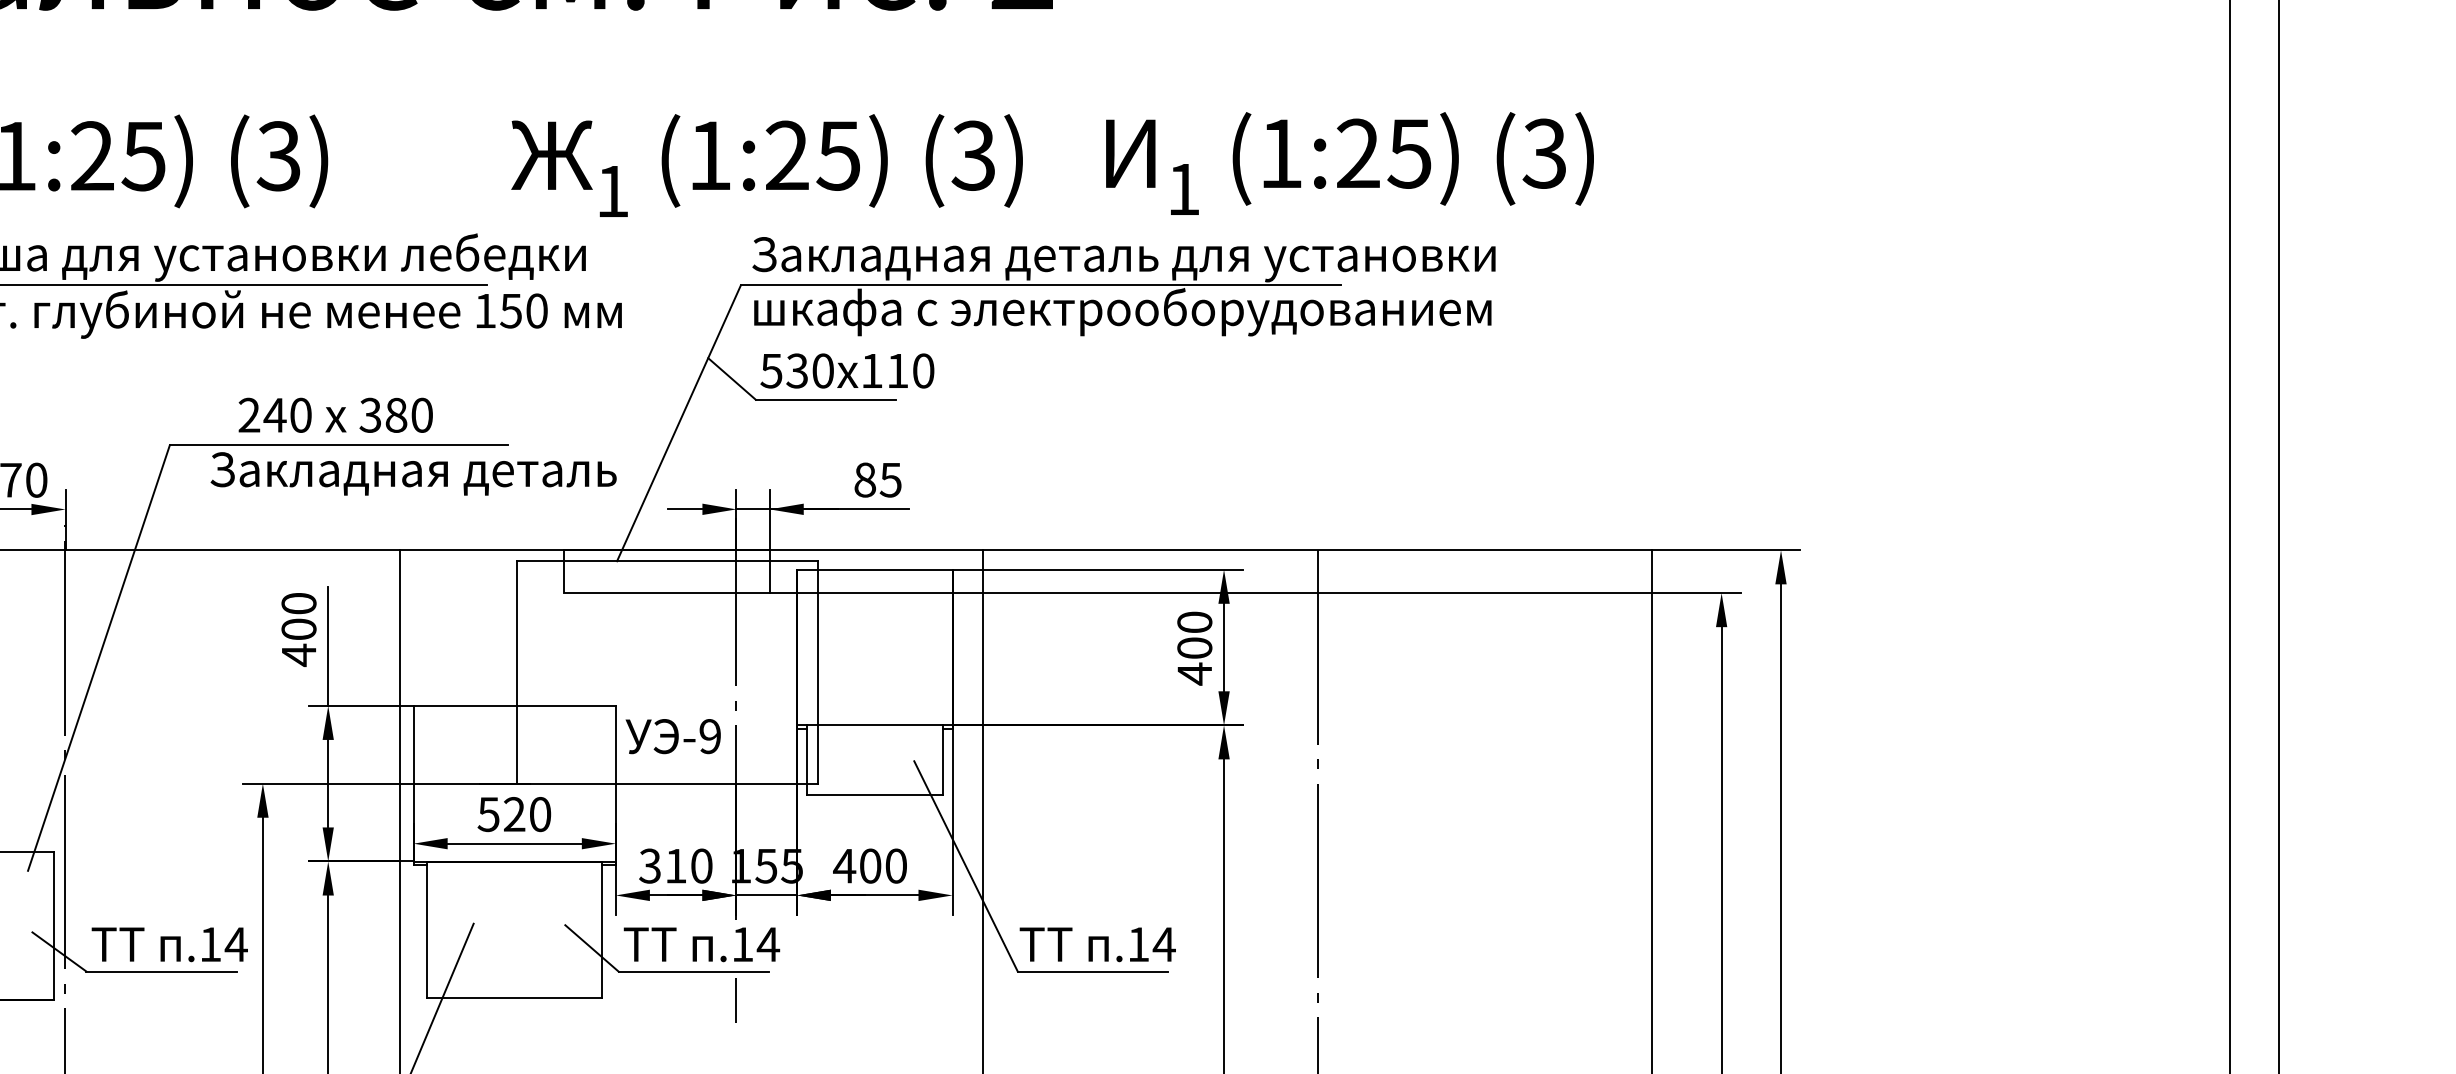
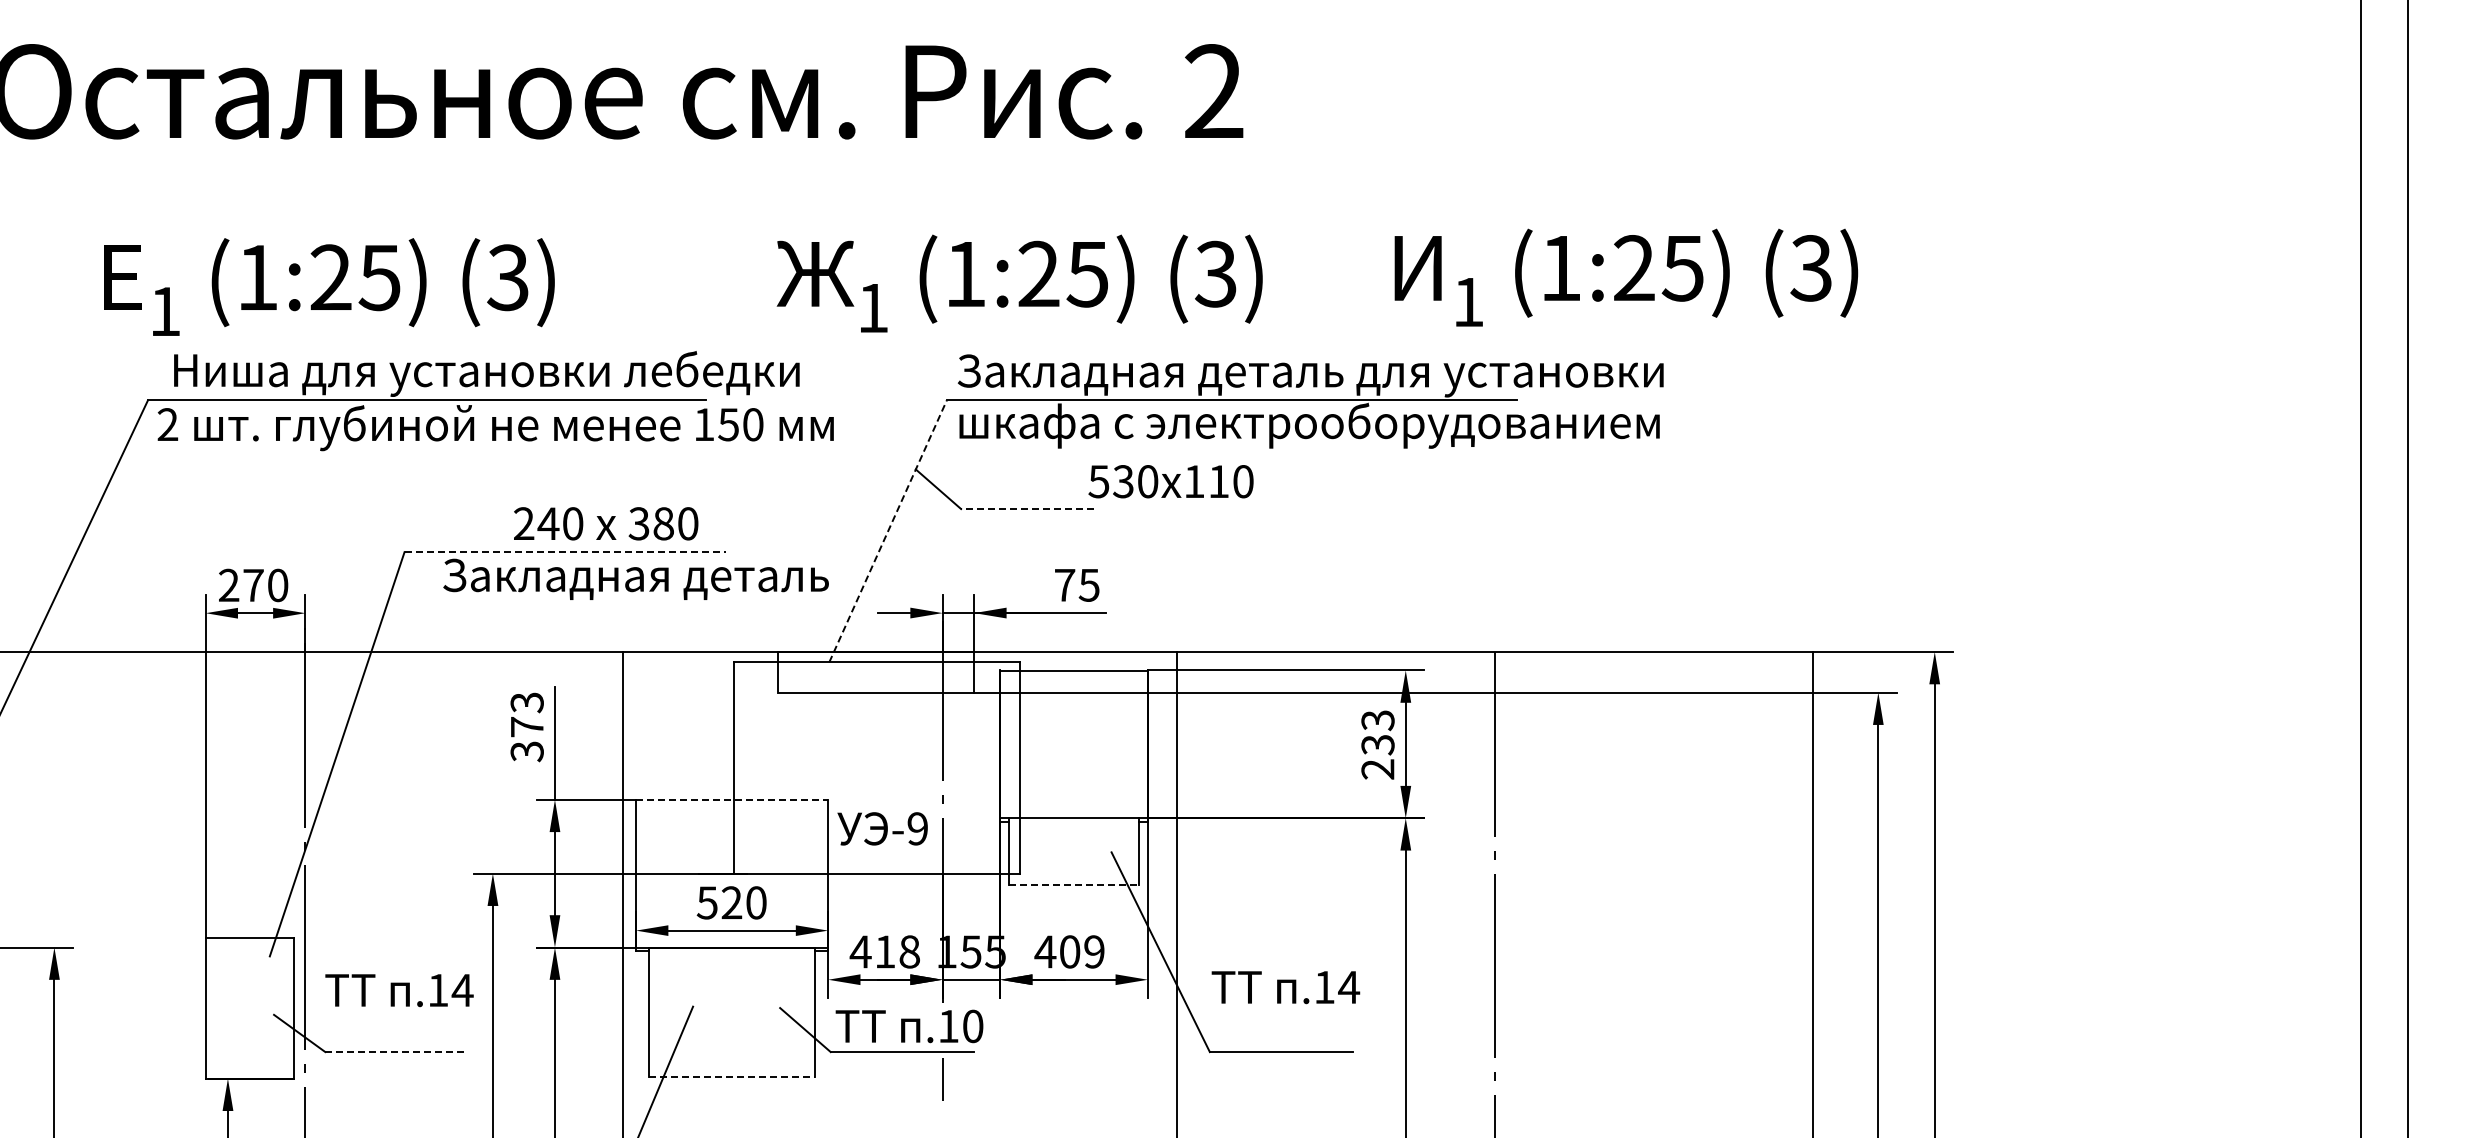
text: (1350, 163) -> (1626, 277), moved
text: (766, 165) -> (1019, 283), moved
text: (846, 370) -> (1170, 481), moved
line: (824, 400) -> (1026, 509), solid -> dashed
text: (336, 415) -> (606, 523), moved
line: (679, 423) -> (888, 531), solid -> dashed
line: (339, 445) -> (565, 552), solid -> dashed
text: (865, 479) -> (1065, 584), 85 -> 75
text: (298, 629) -> (526, 727), 400 -> 373
text: (1194, 648) -> (1377, 745), 400 -> 233
line: (515, 705) -> (732, 799), solid -> dashed
line: (874, 795) -> (1073, 884), solid -> dashed
text: (675, 865) -> (884, 951), 310 -> 418
text: (896, 865) -> (1094, 951), 400 -> 409
text: (169, 944) -> (399, 990), moved
text: (768, 944) -> (973, 1026), .14 -> .10
text: (1097, 944) -> (1285, 987), moved
line: (162, 972) -> (397, 1052), solid -> dashed
line: (515, 997) -> (732, 1076), solid -> dashed

